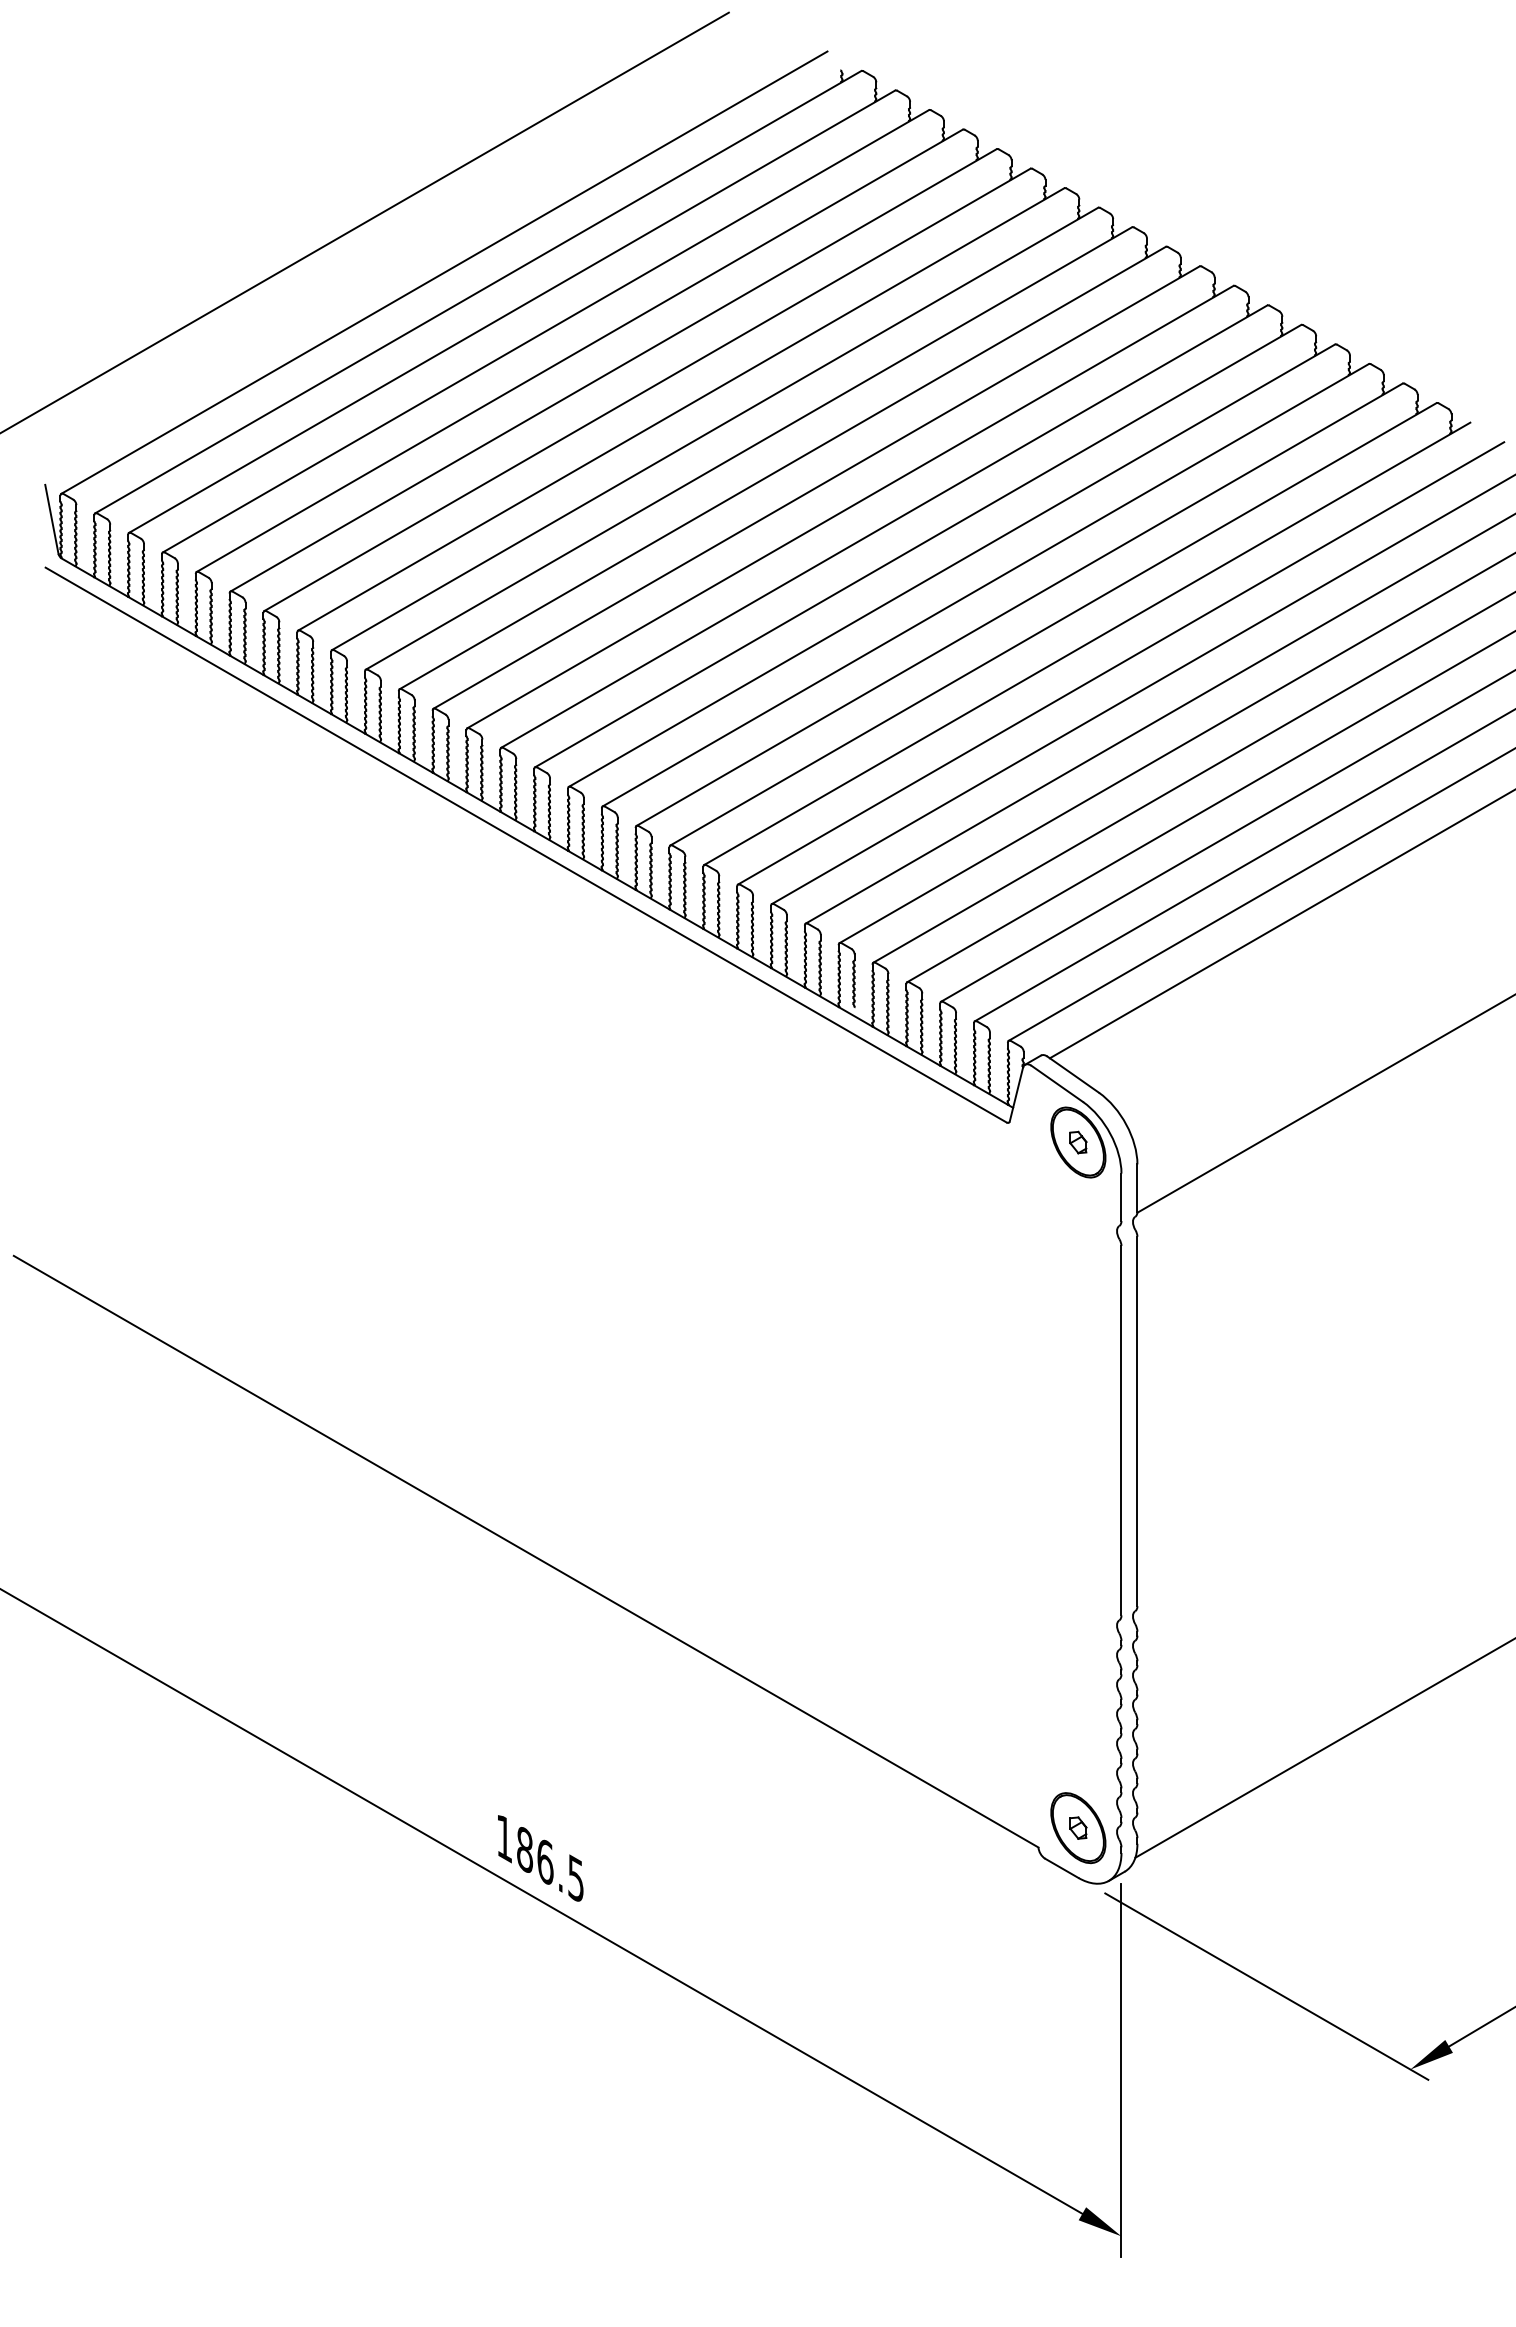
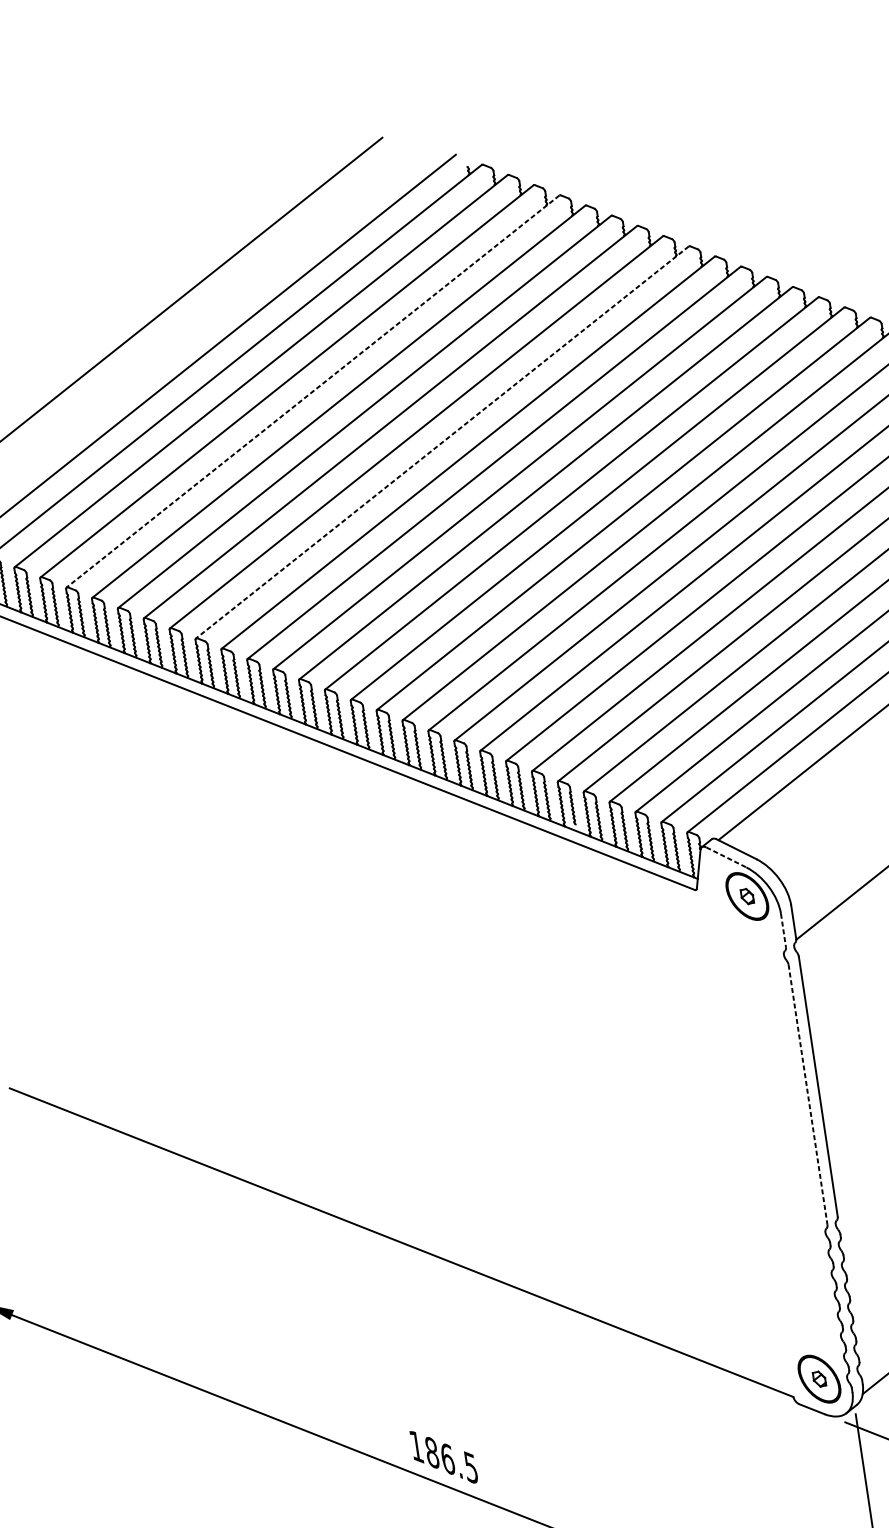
line: (579, 351) -> (312, 392), solid -> dashed
line: (748, 448) -> (442, 442), solid -> dashed
line: (1057, 1084) -> (726, 857), solid -> dashed
line: (1121, 1197) -> (783, 930), solid -> dashed
line: (1121, 1430) -> (808, 1094), solid -> dashed

